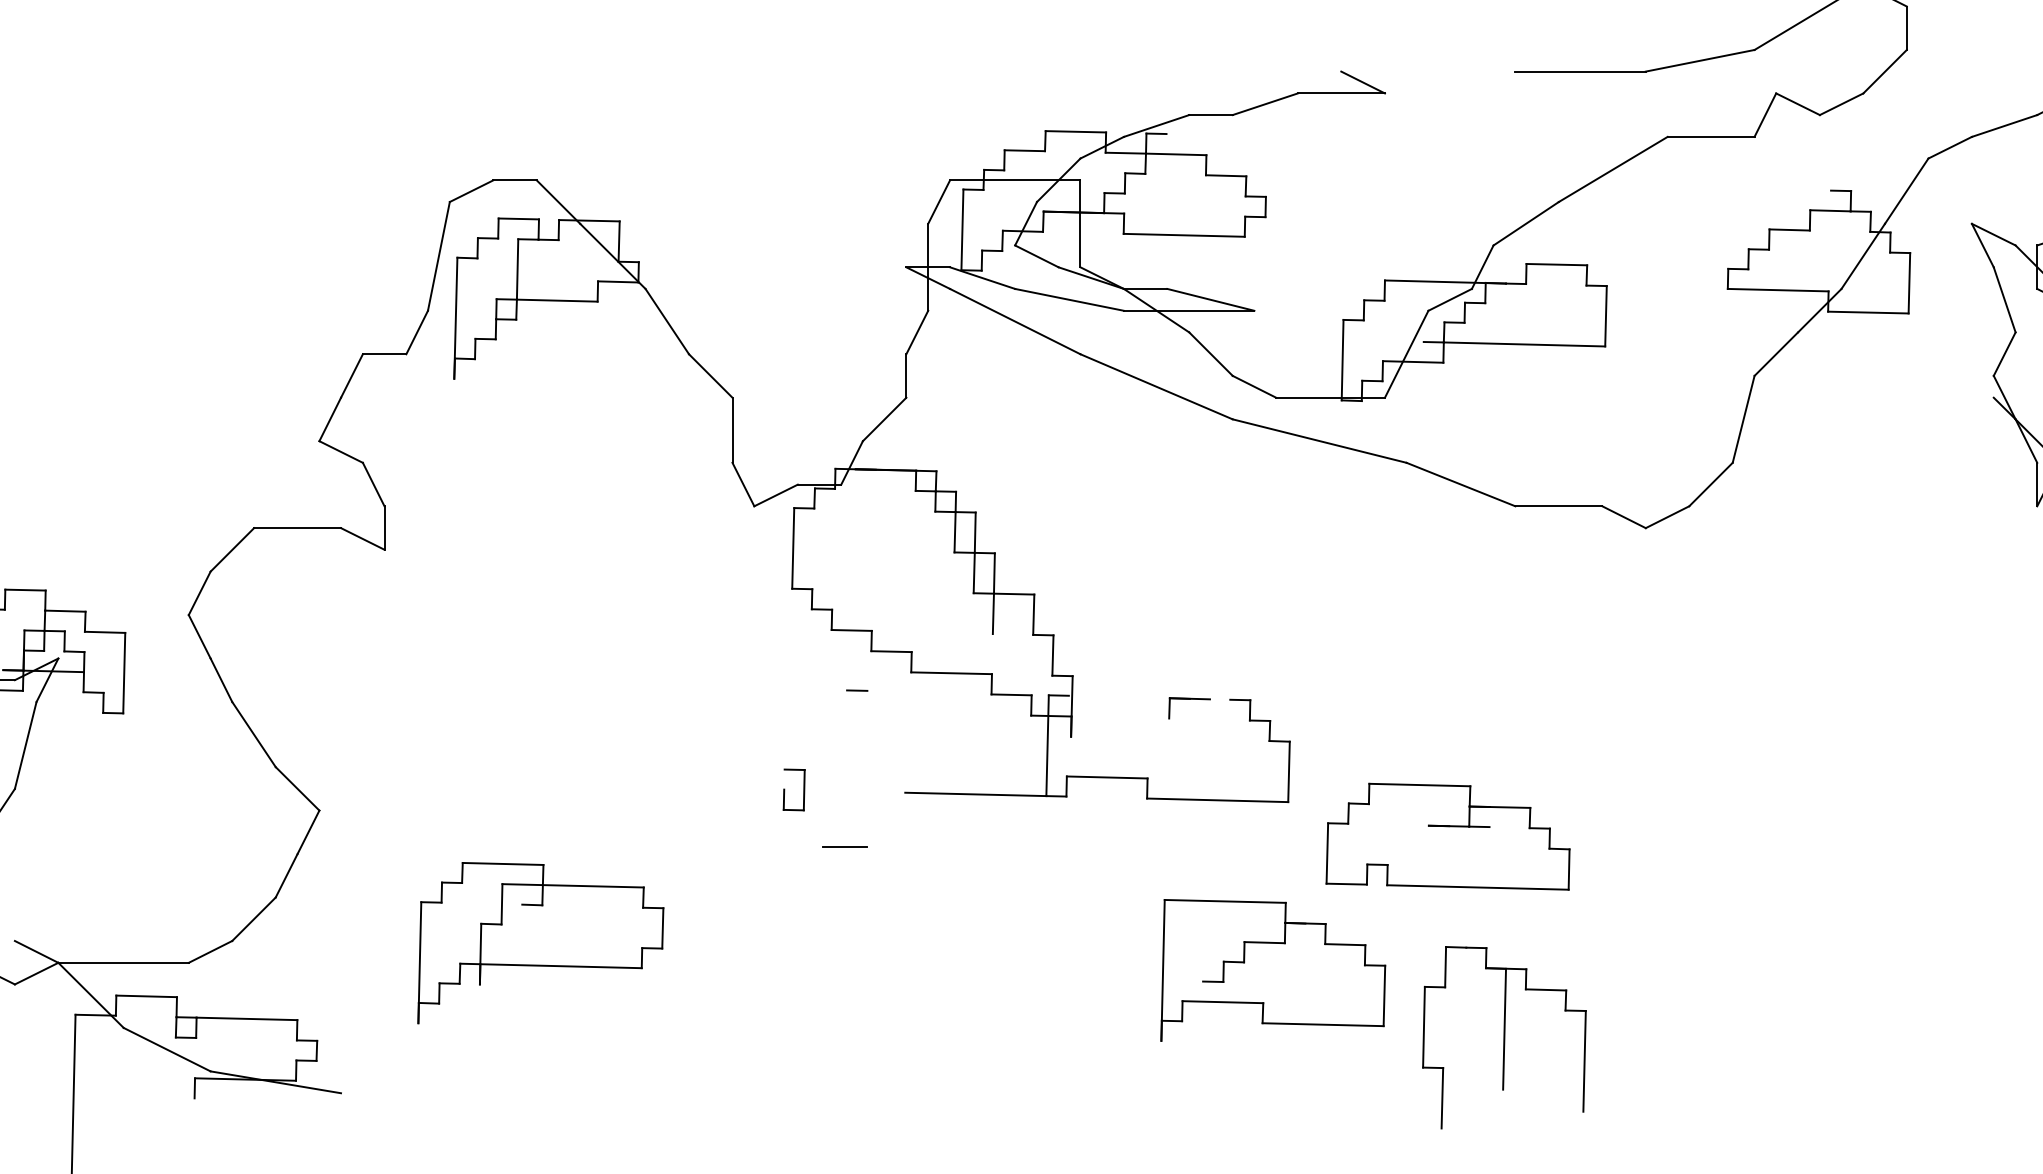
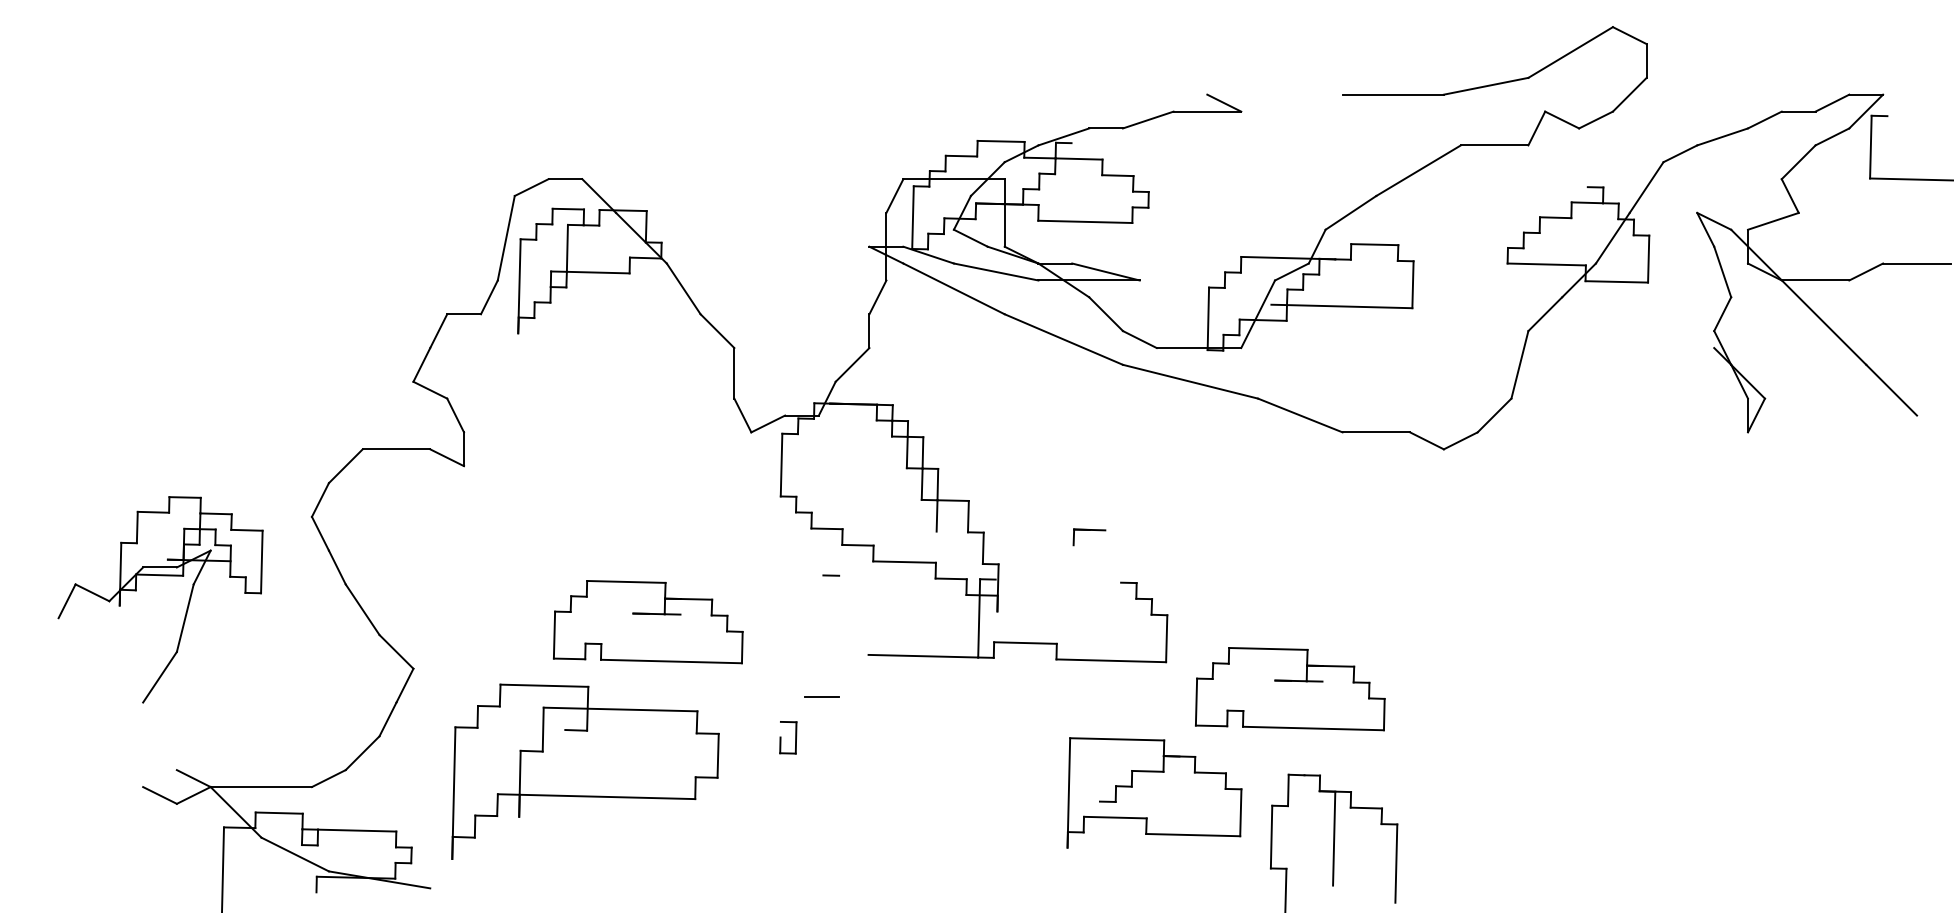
part: (1189, 699) -> (1089, 530), moved
part: (621, 751) -> (648, 622), added
part: (785, 789) -> (781, 737), moved
part: (540, 942) -> (585, 771), size x1.4

